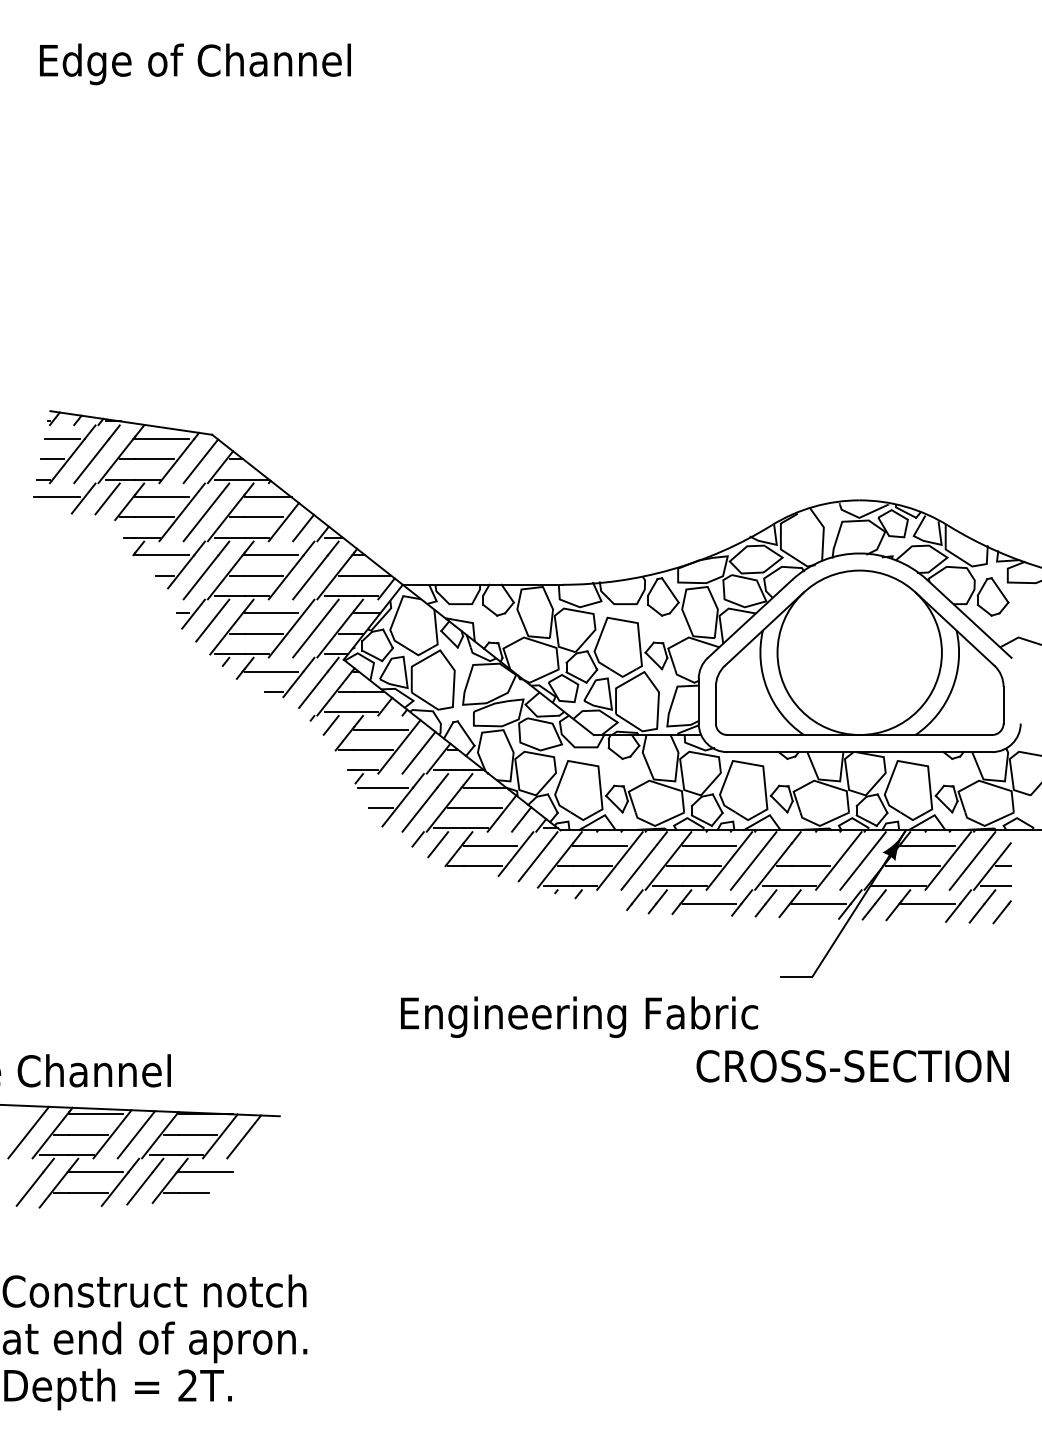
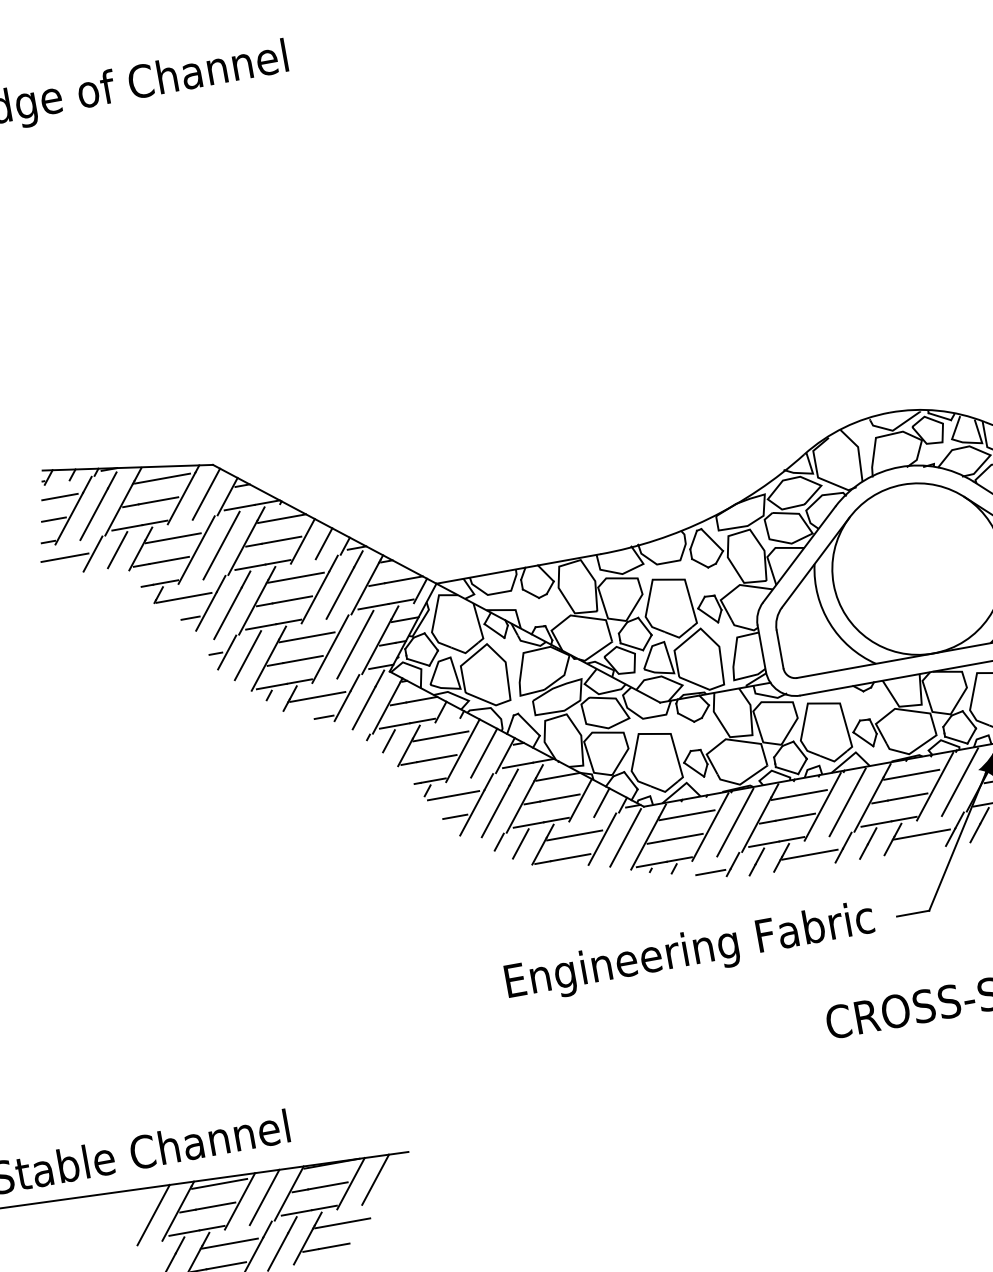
line: (818, 845) -> (911, 774), added
line: (612, 903) -> (710, 872), added
text: (579, 1016) -> (690, 952), moved

